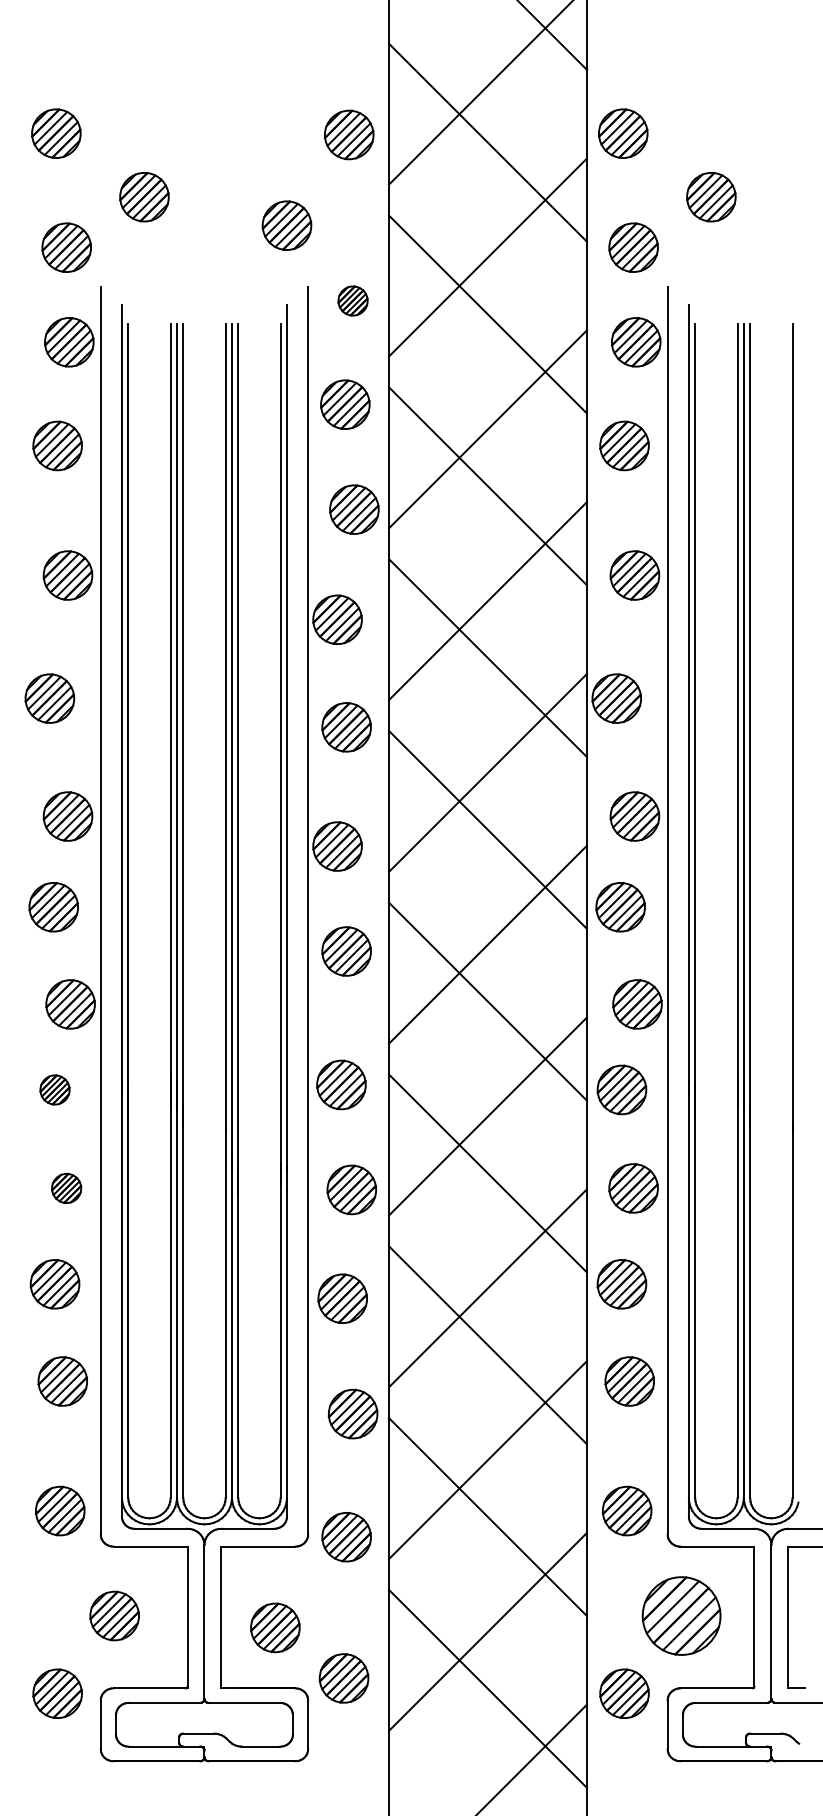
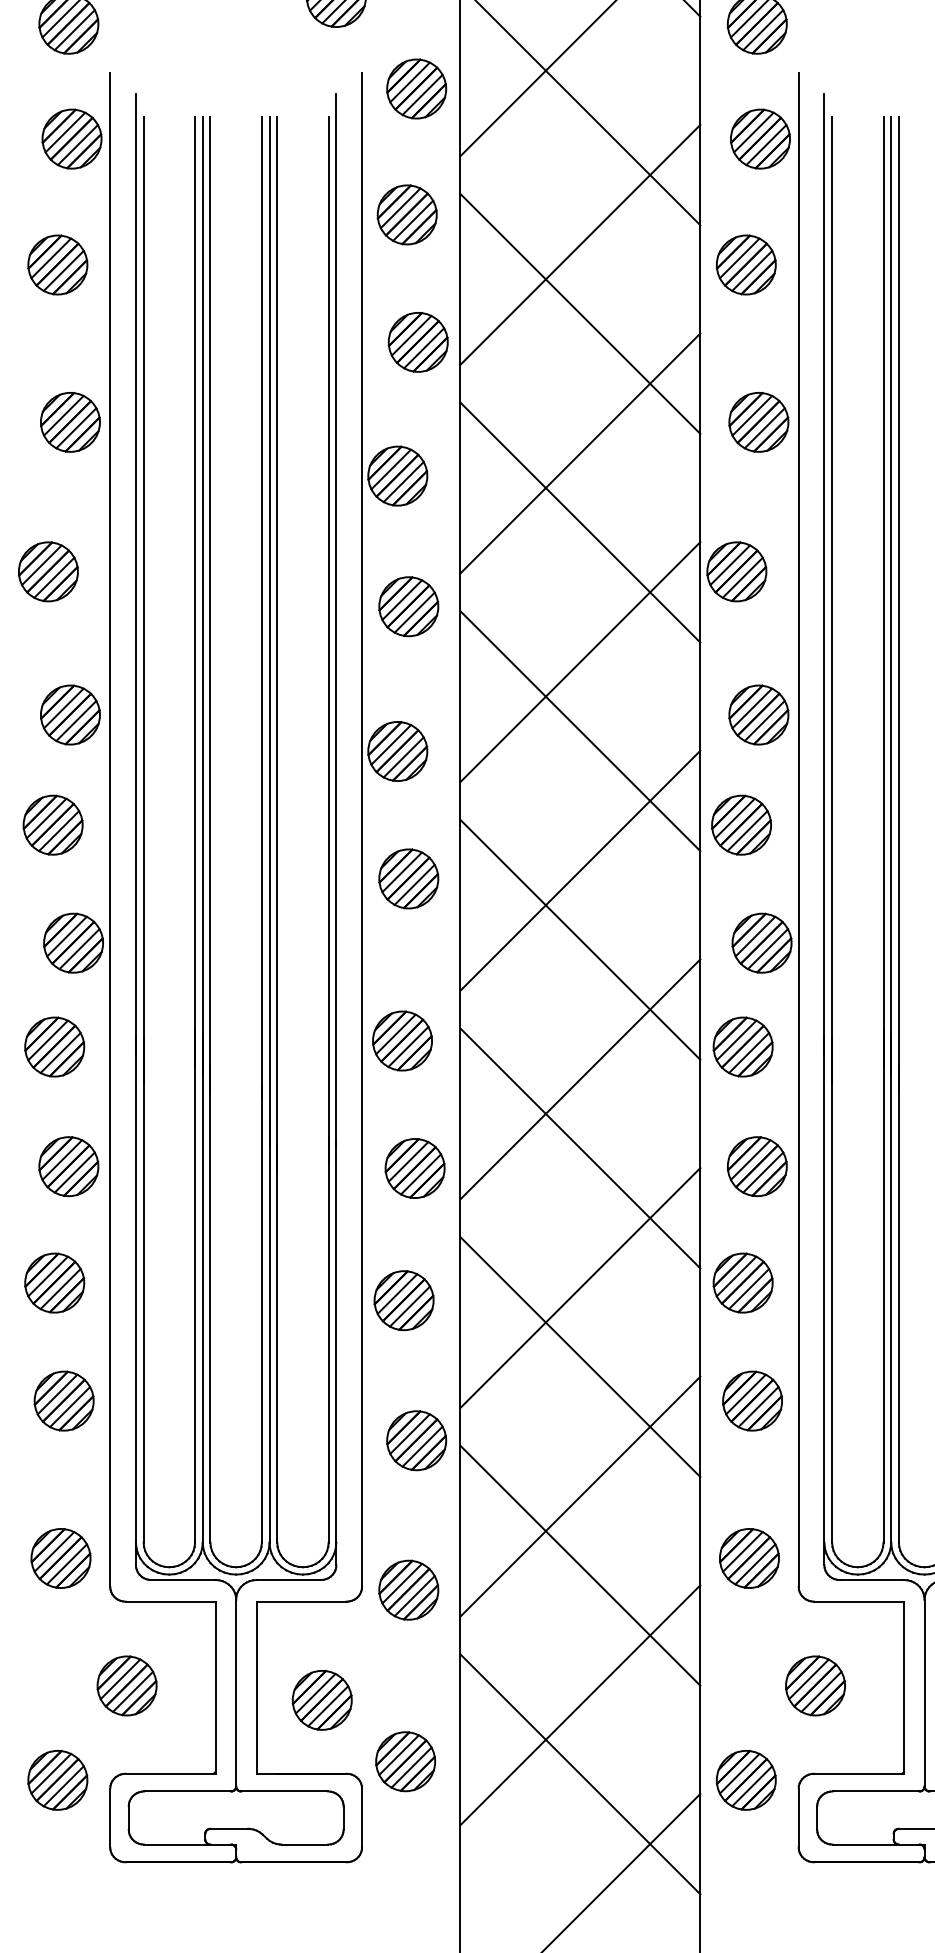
part: (352, 300) -> (415, 88), size x1.67
part: (54, 1089) -> (54, 1046), size x1.67
part: (66, 1188) -> (68, 1166), size x1.67
part: (681, 1615) -> (815, 1685), size x0.62

